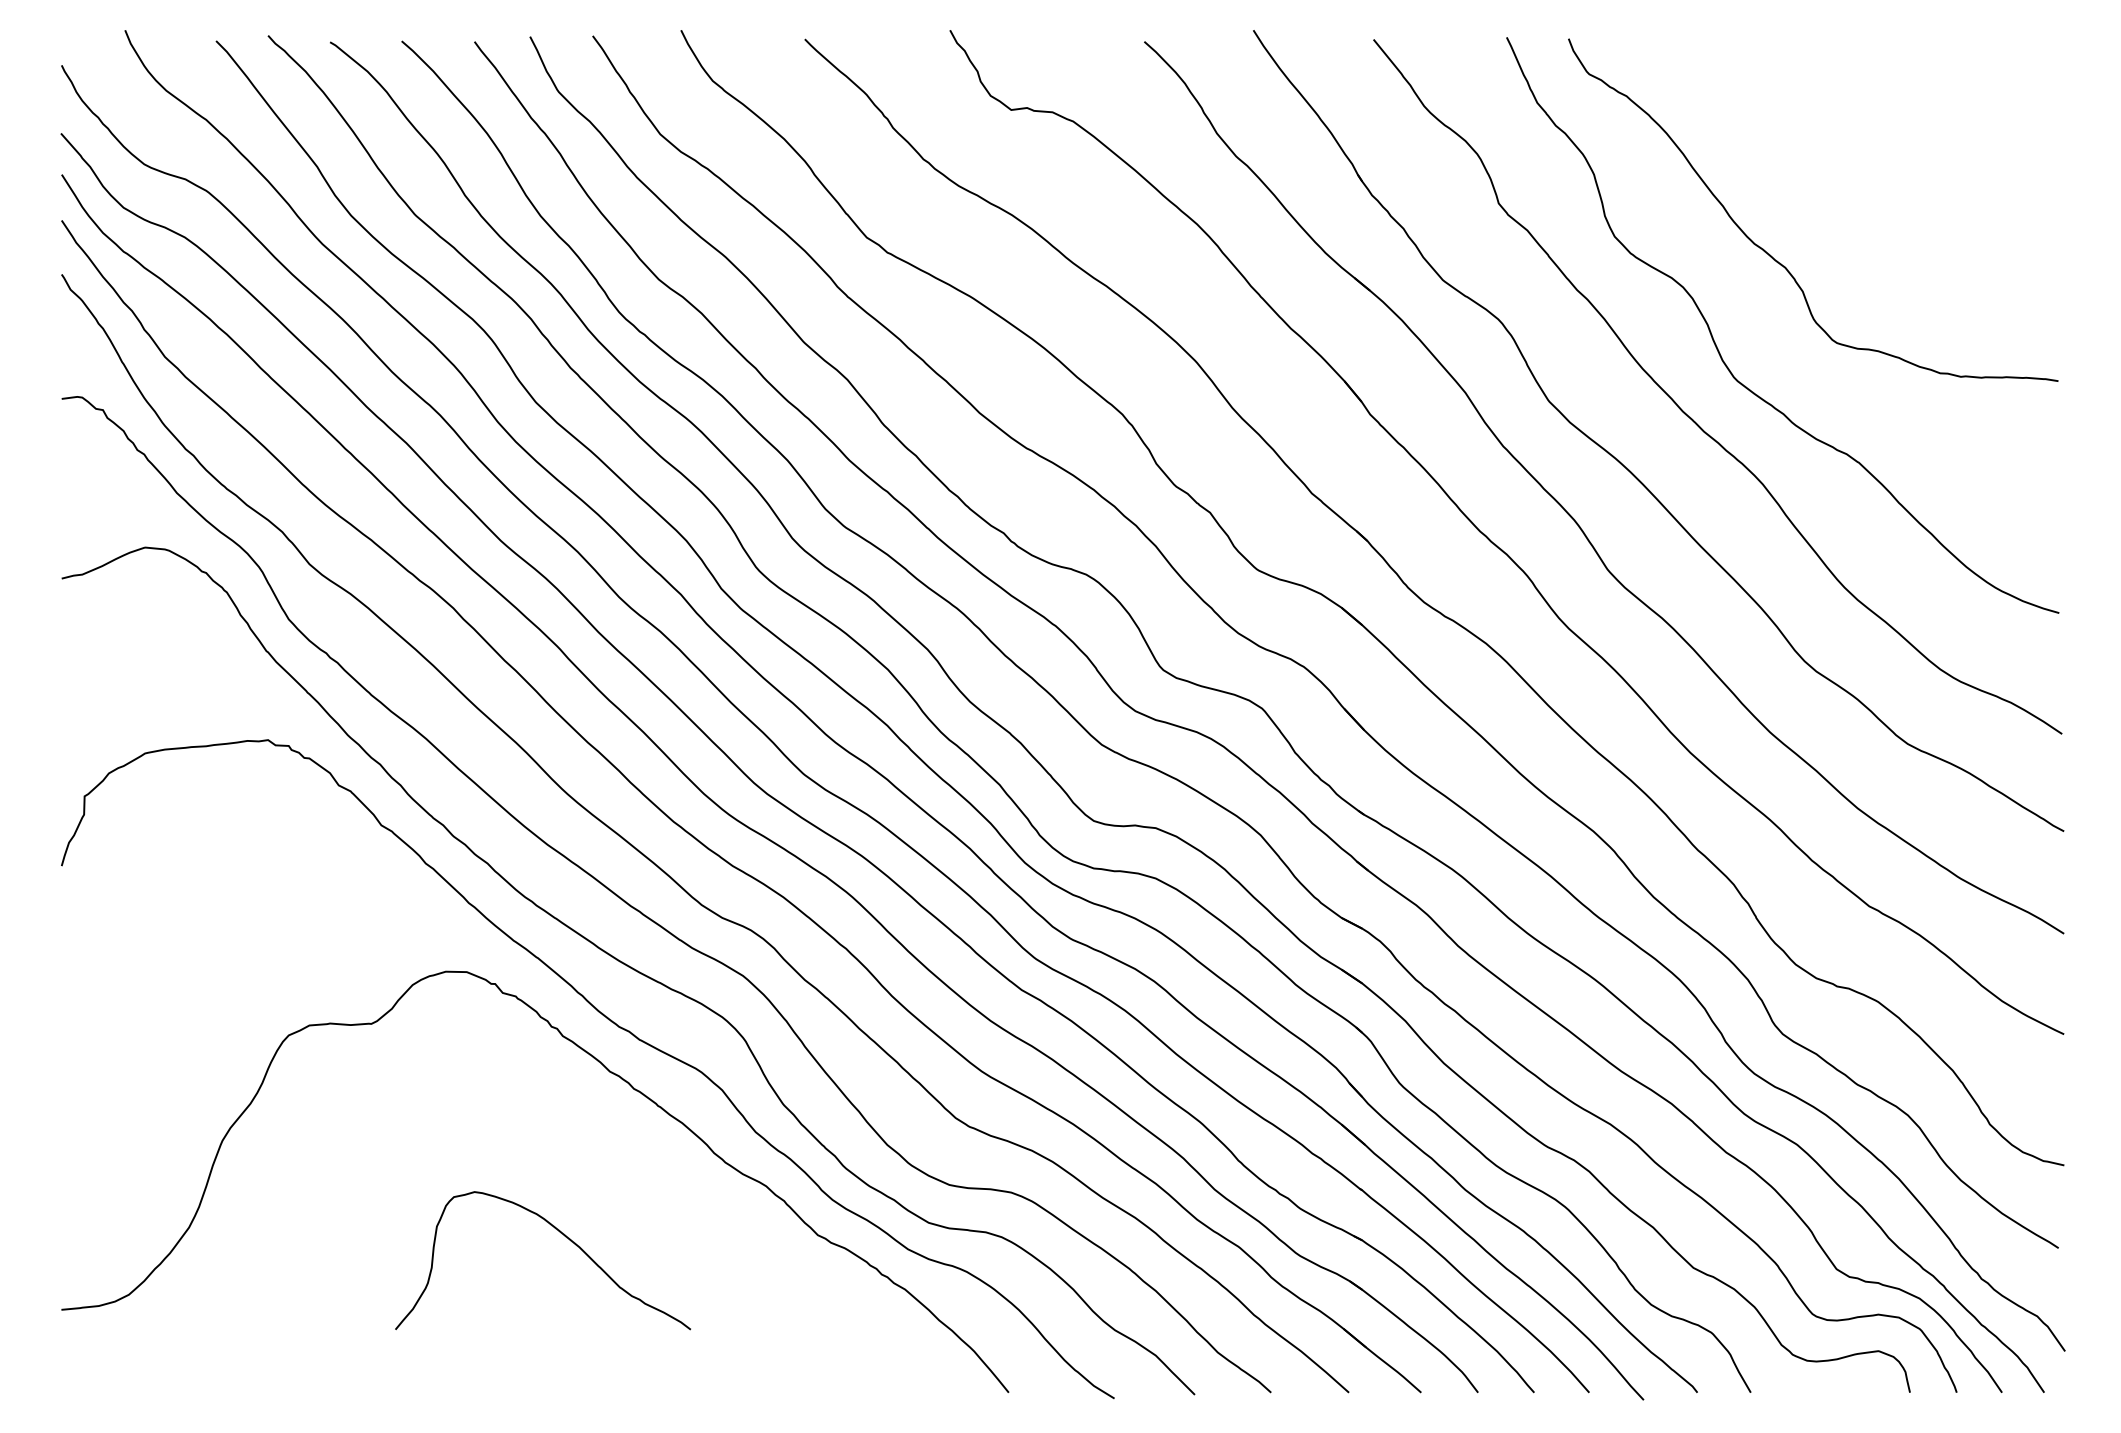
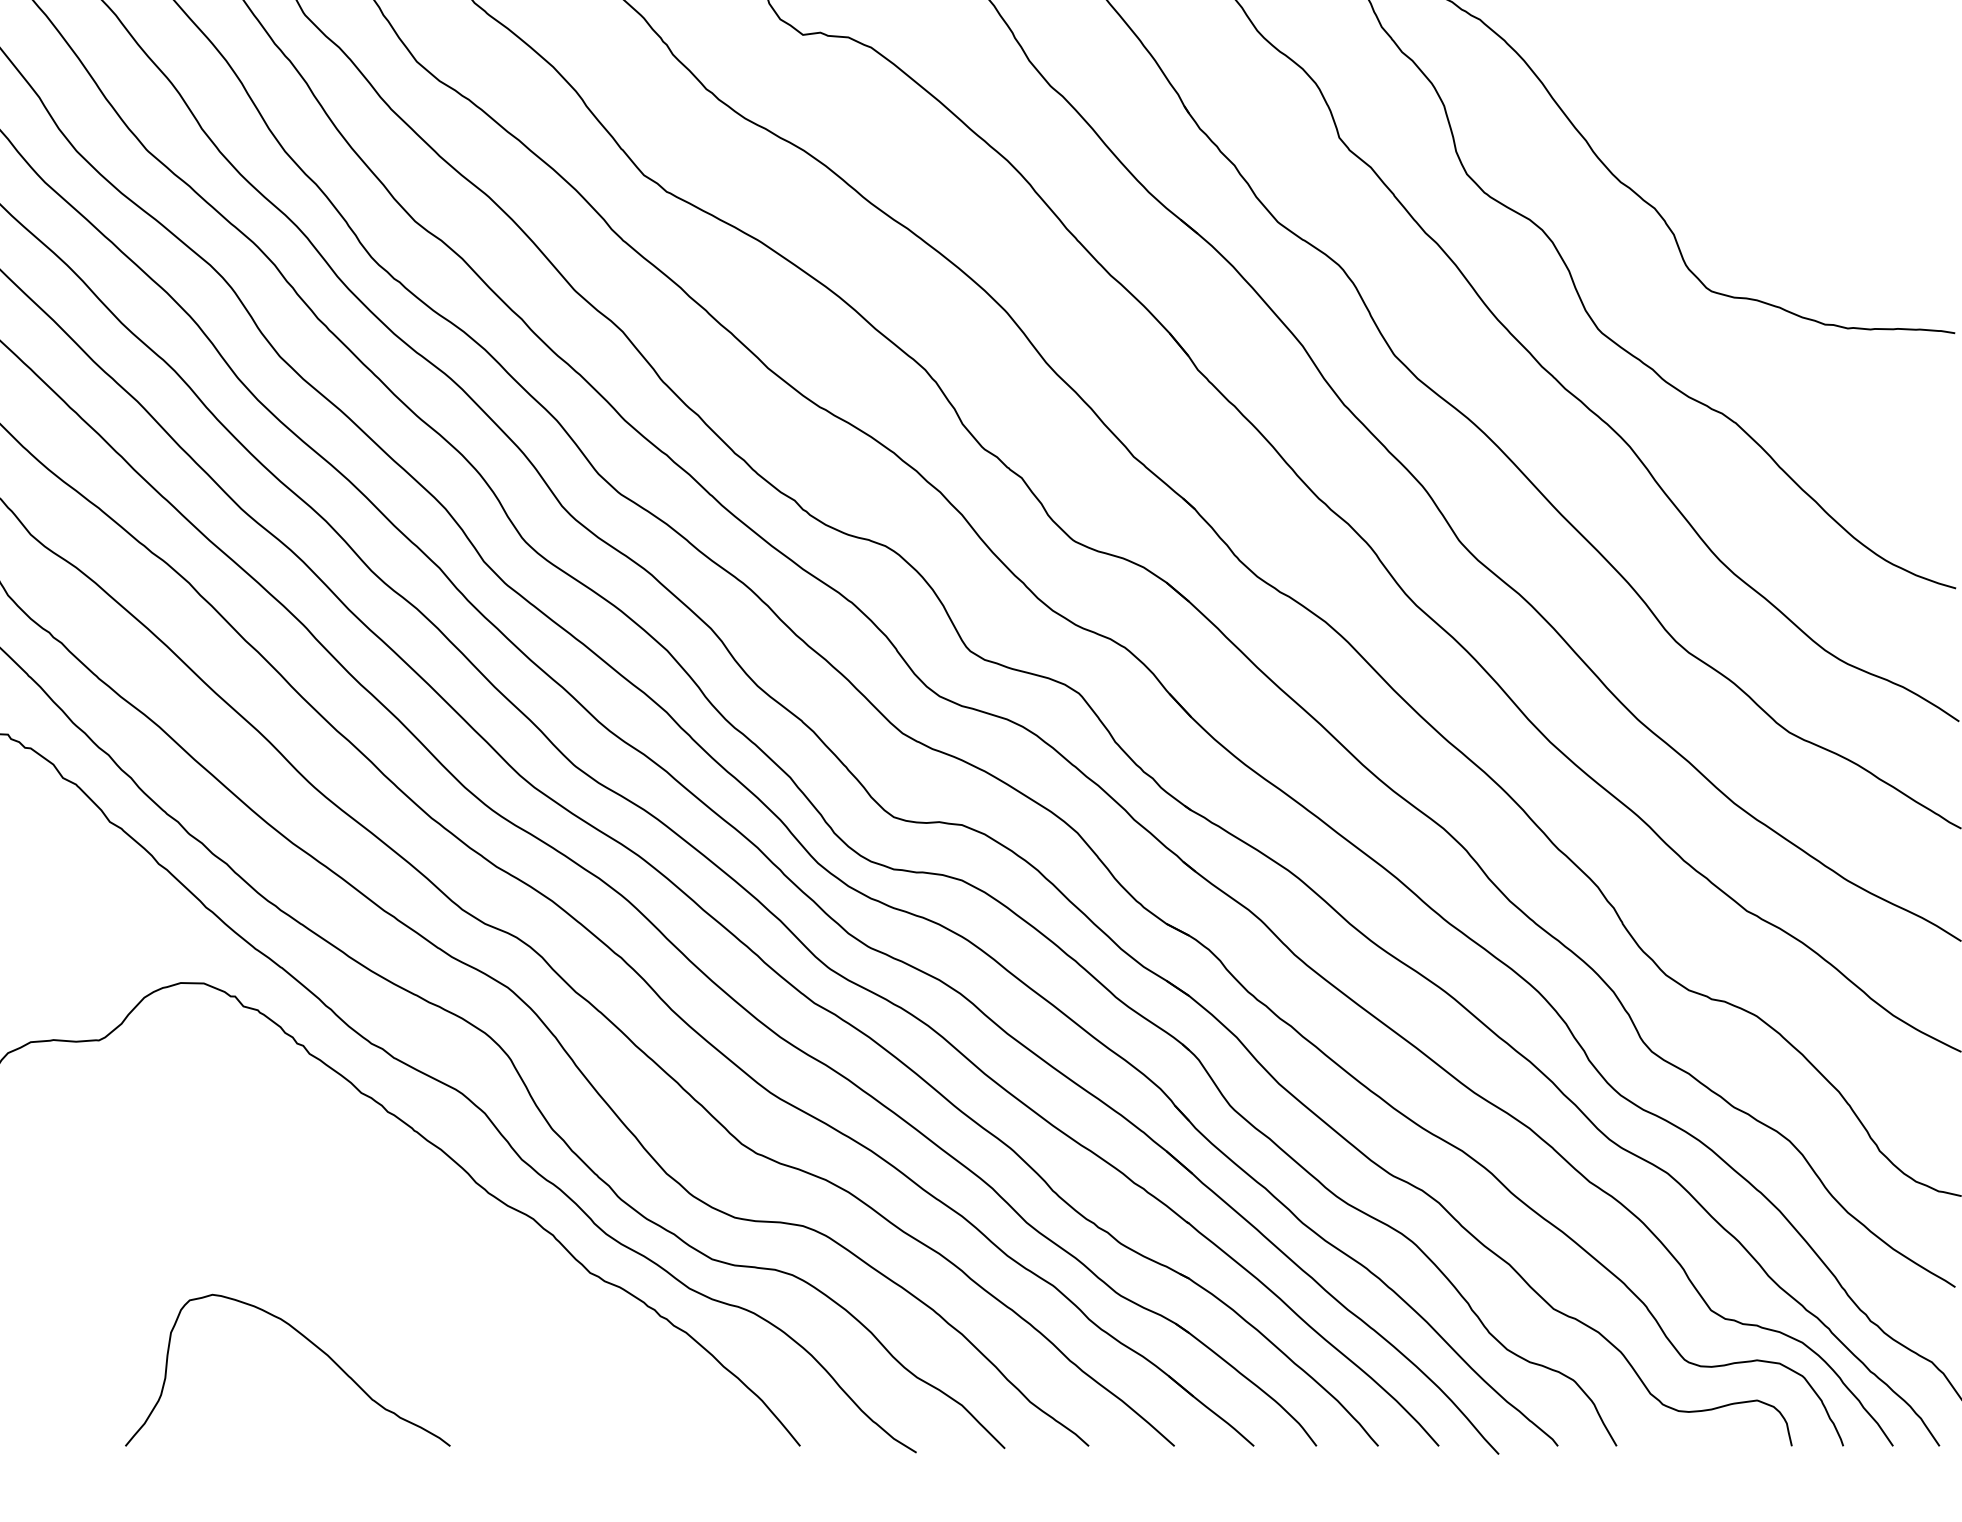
curve: (560, 1233) -> (306, 1340), moved

